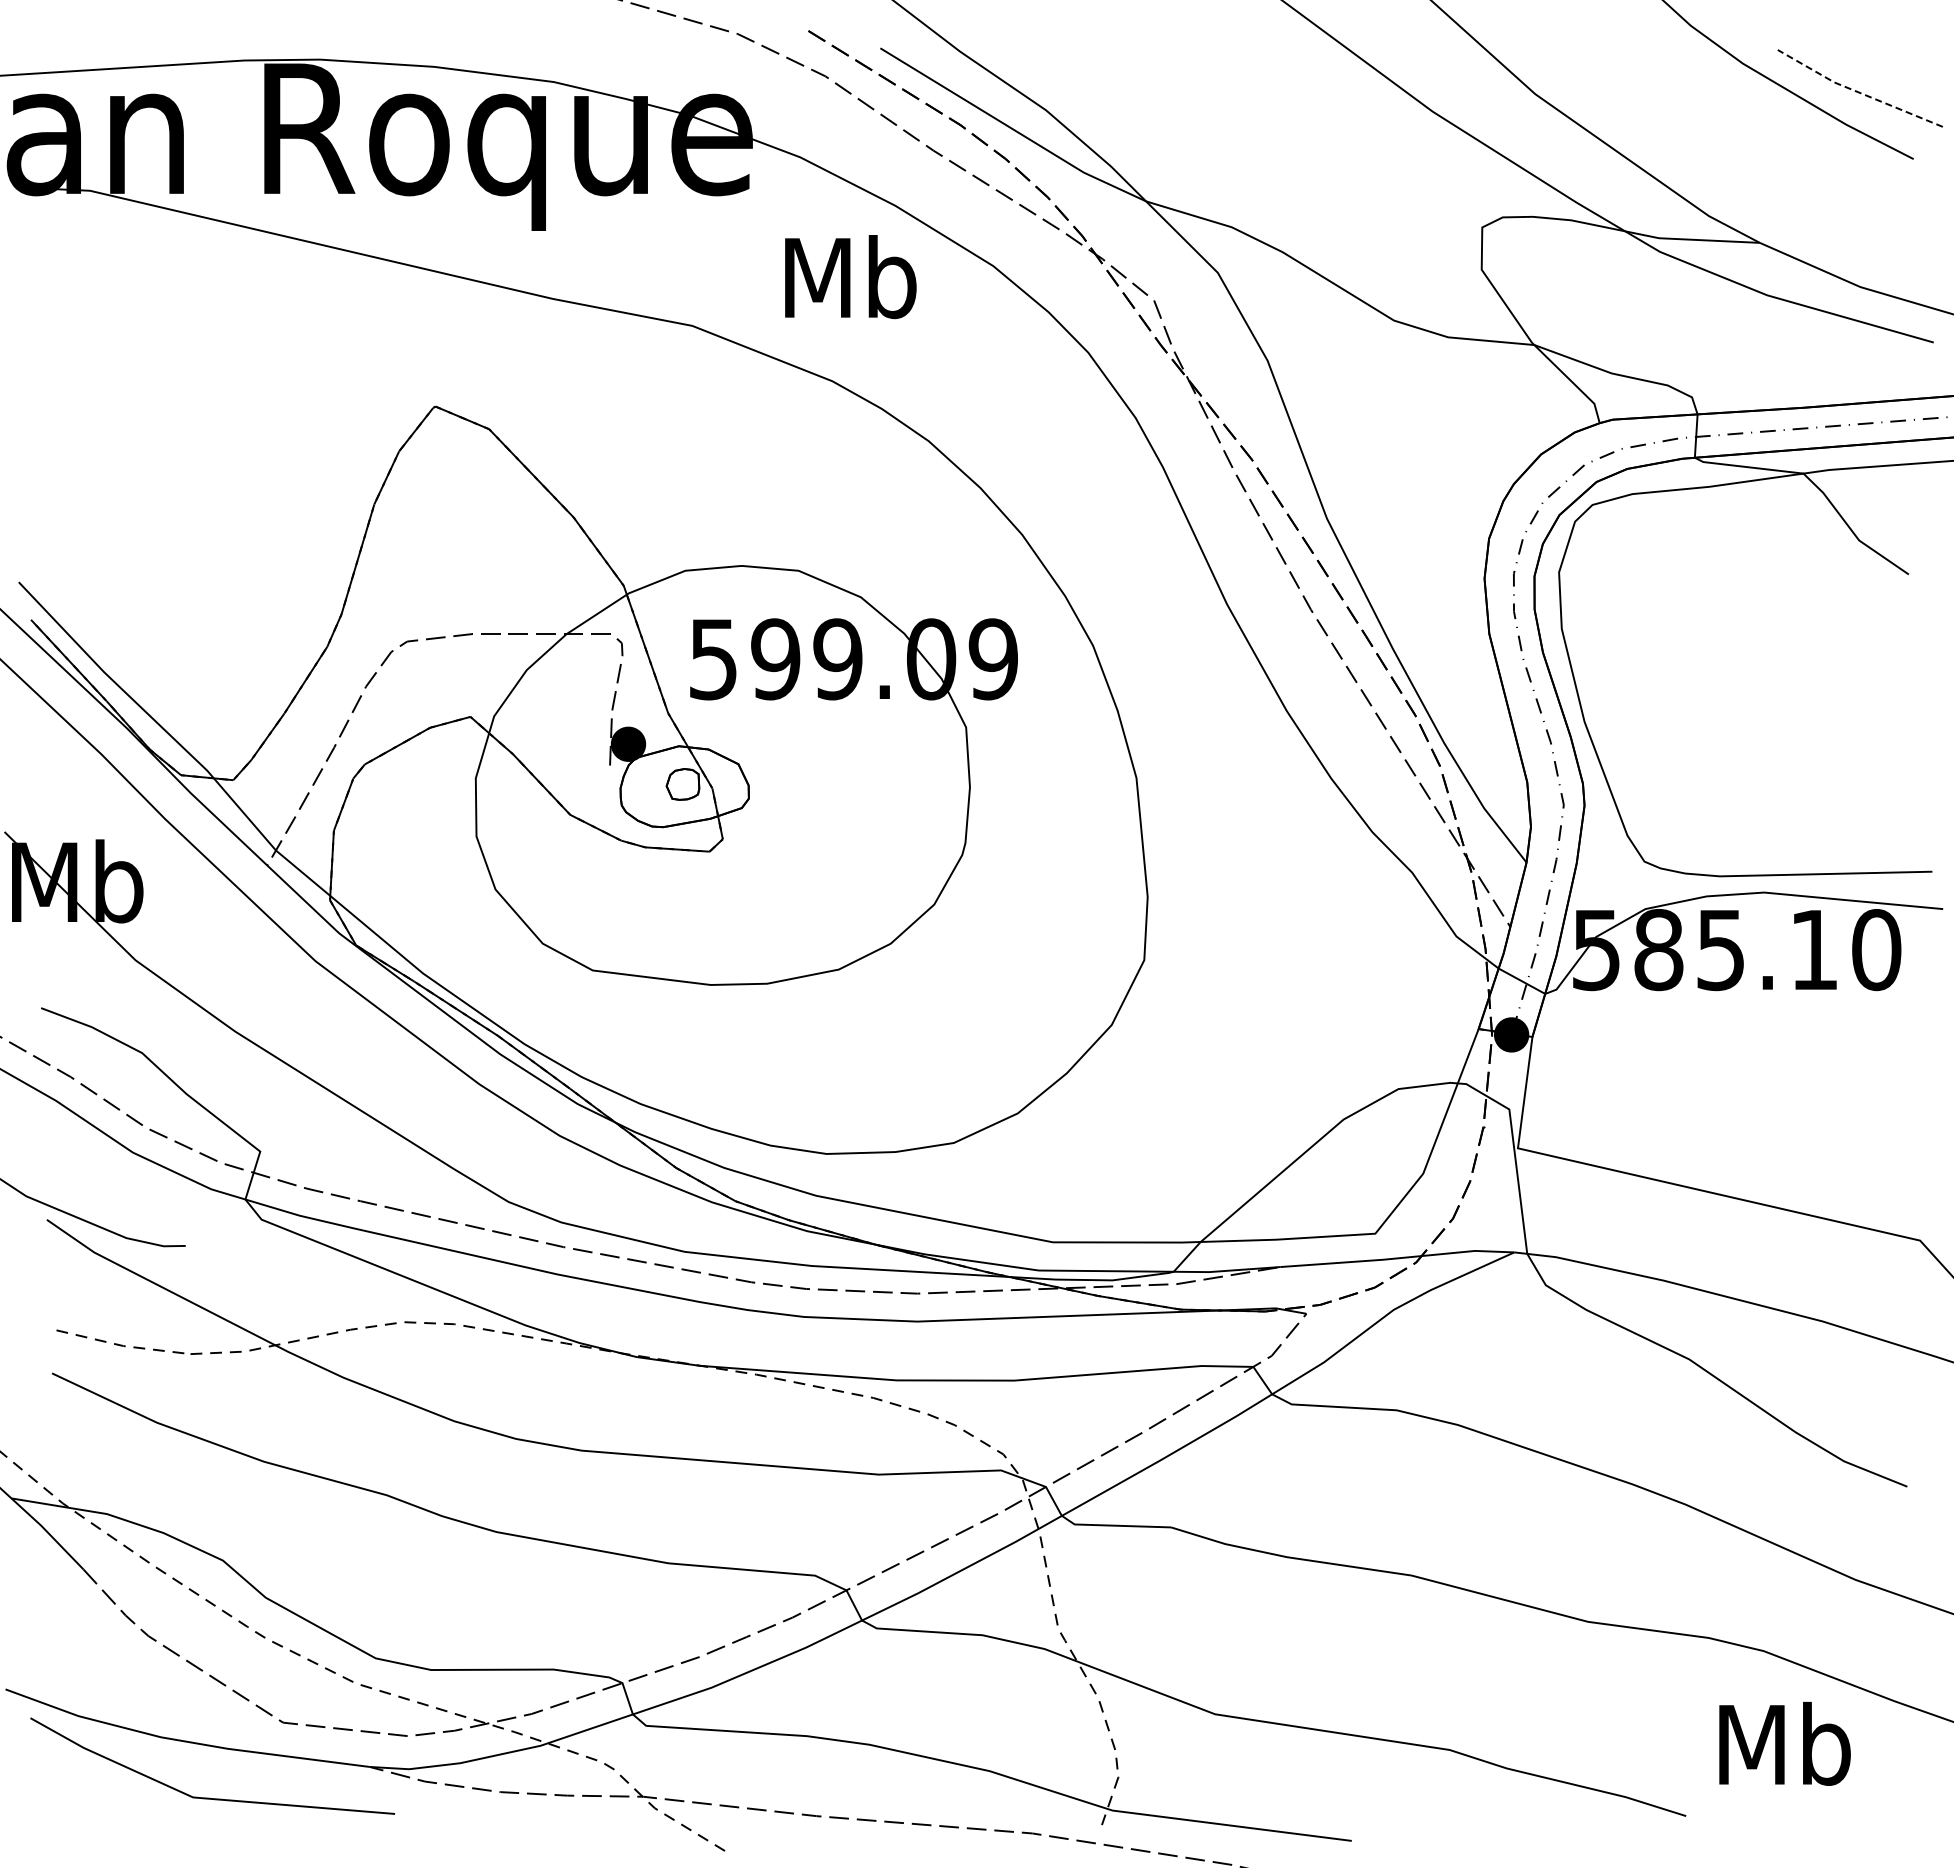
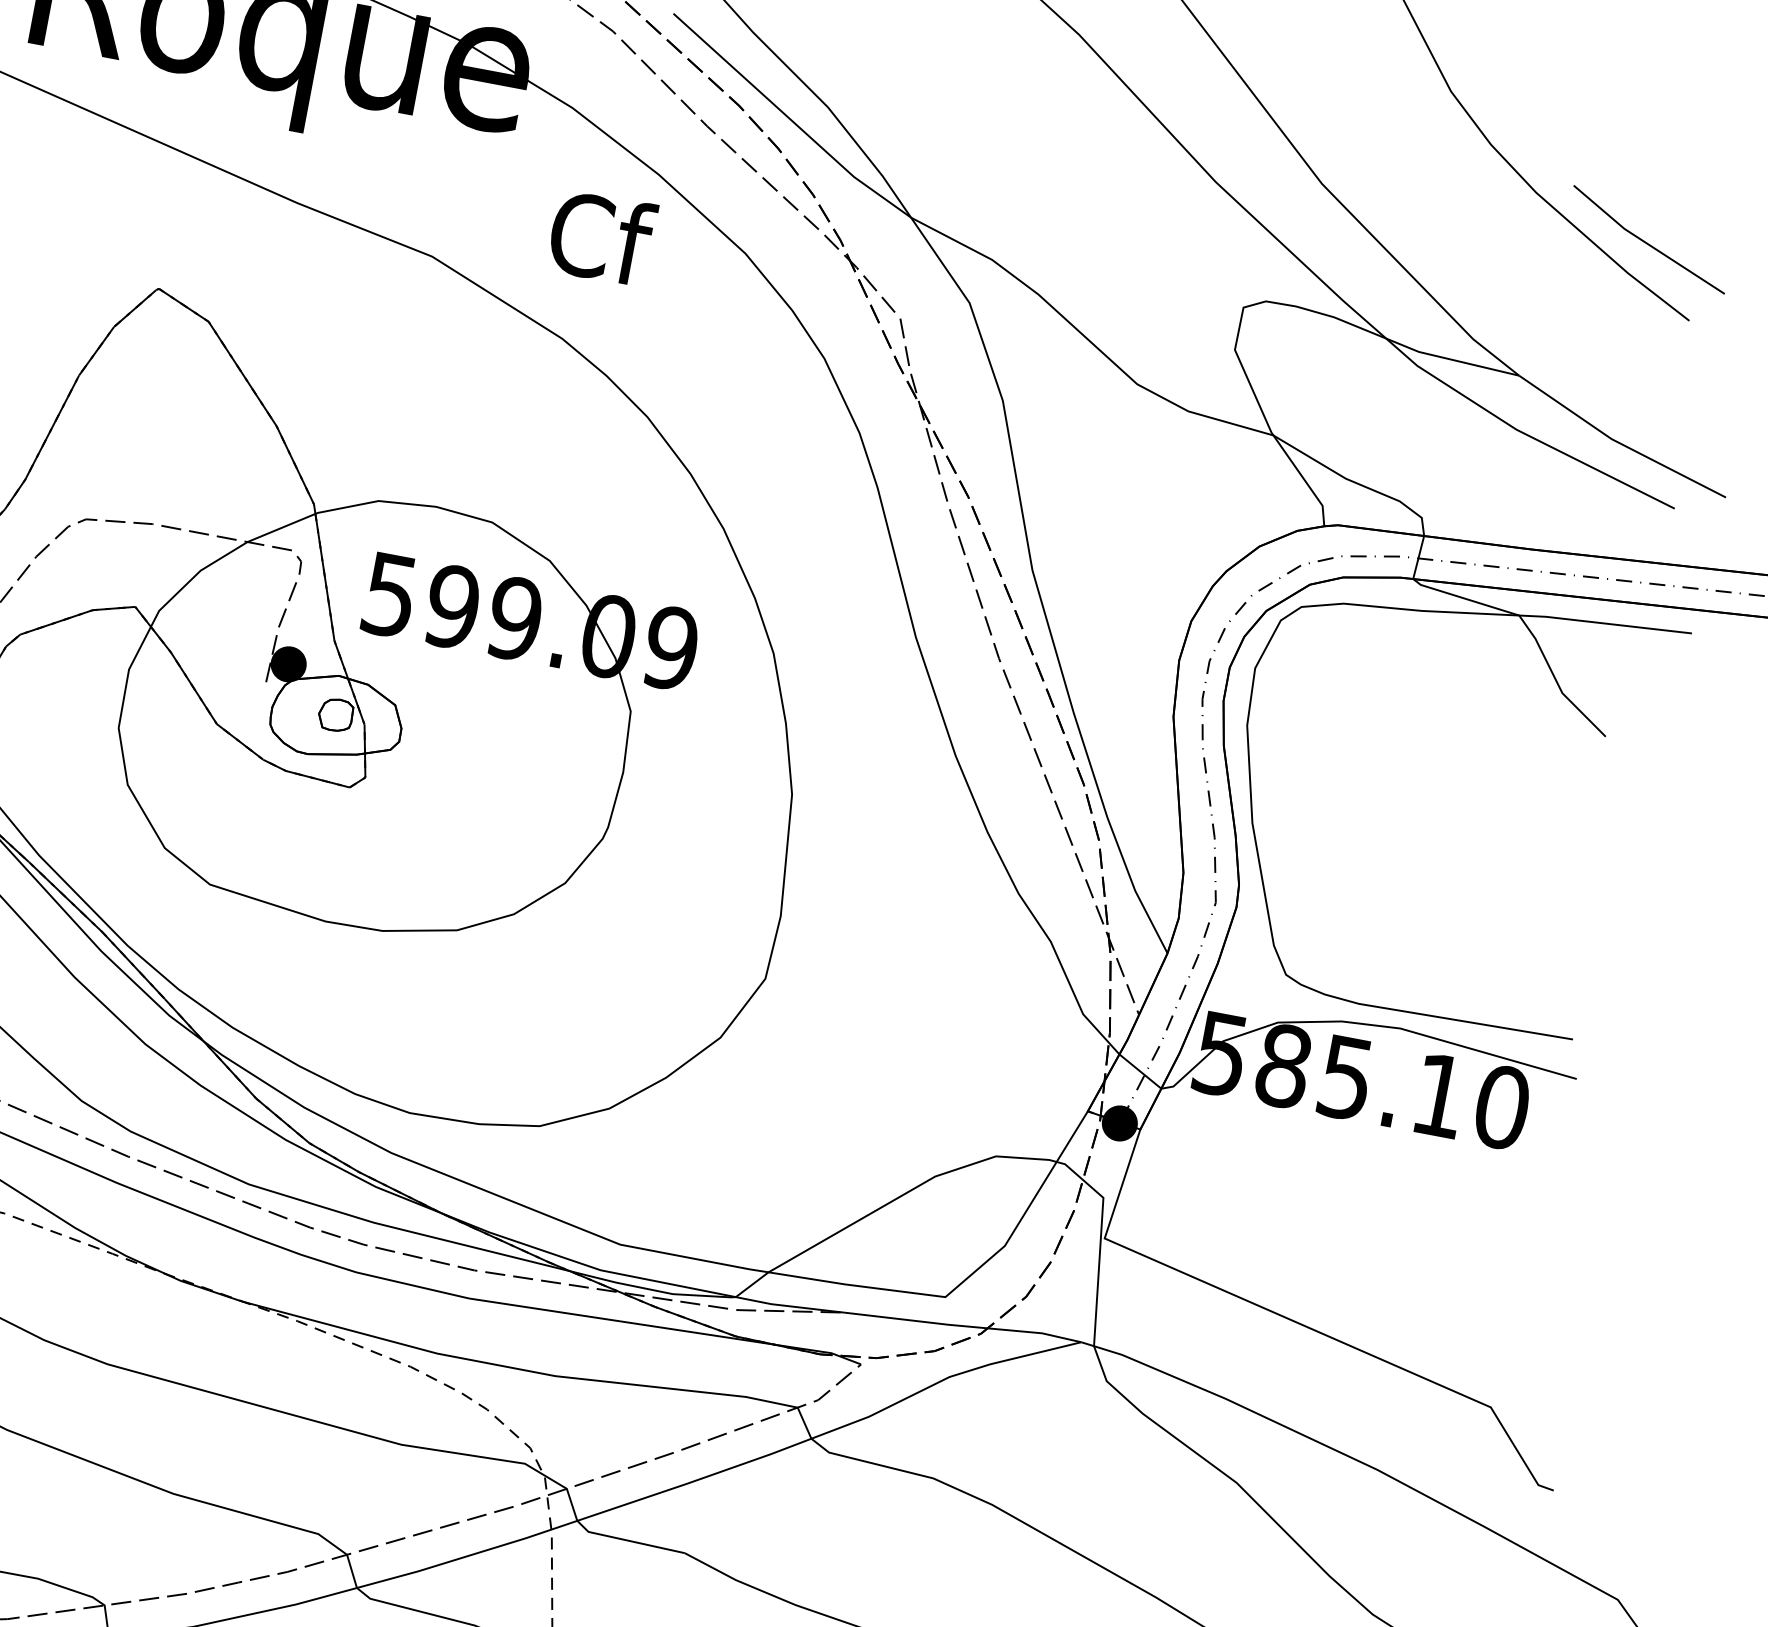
line: (1857, 91) -> (1645, 242), dashed -> solid
text: (850, 277) -> (600, 238), Mb -> Cf

